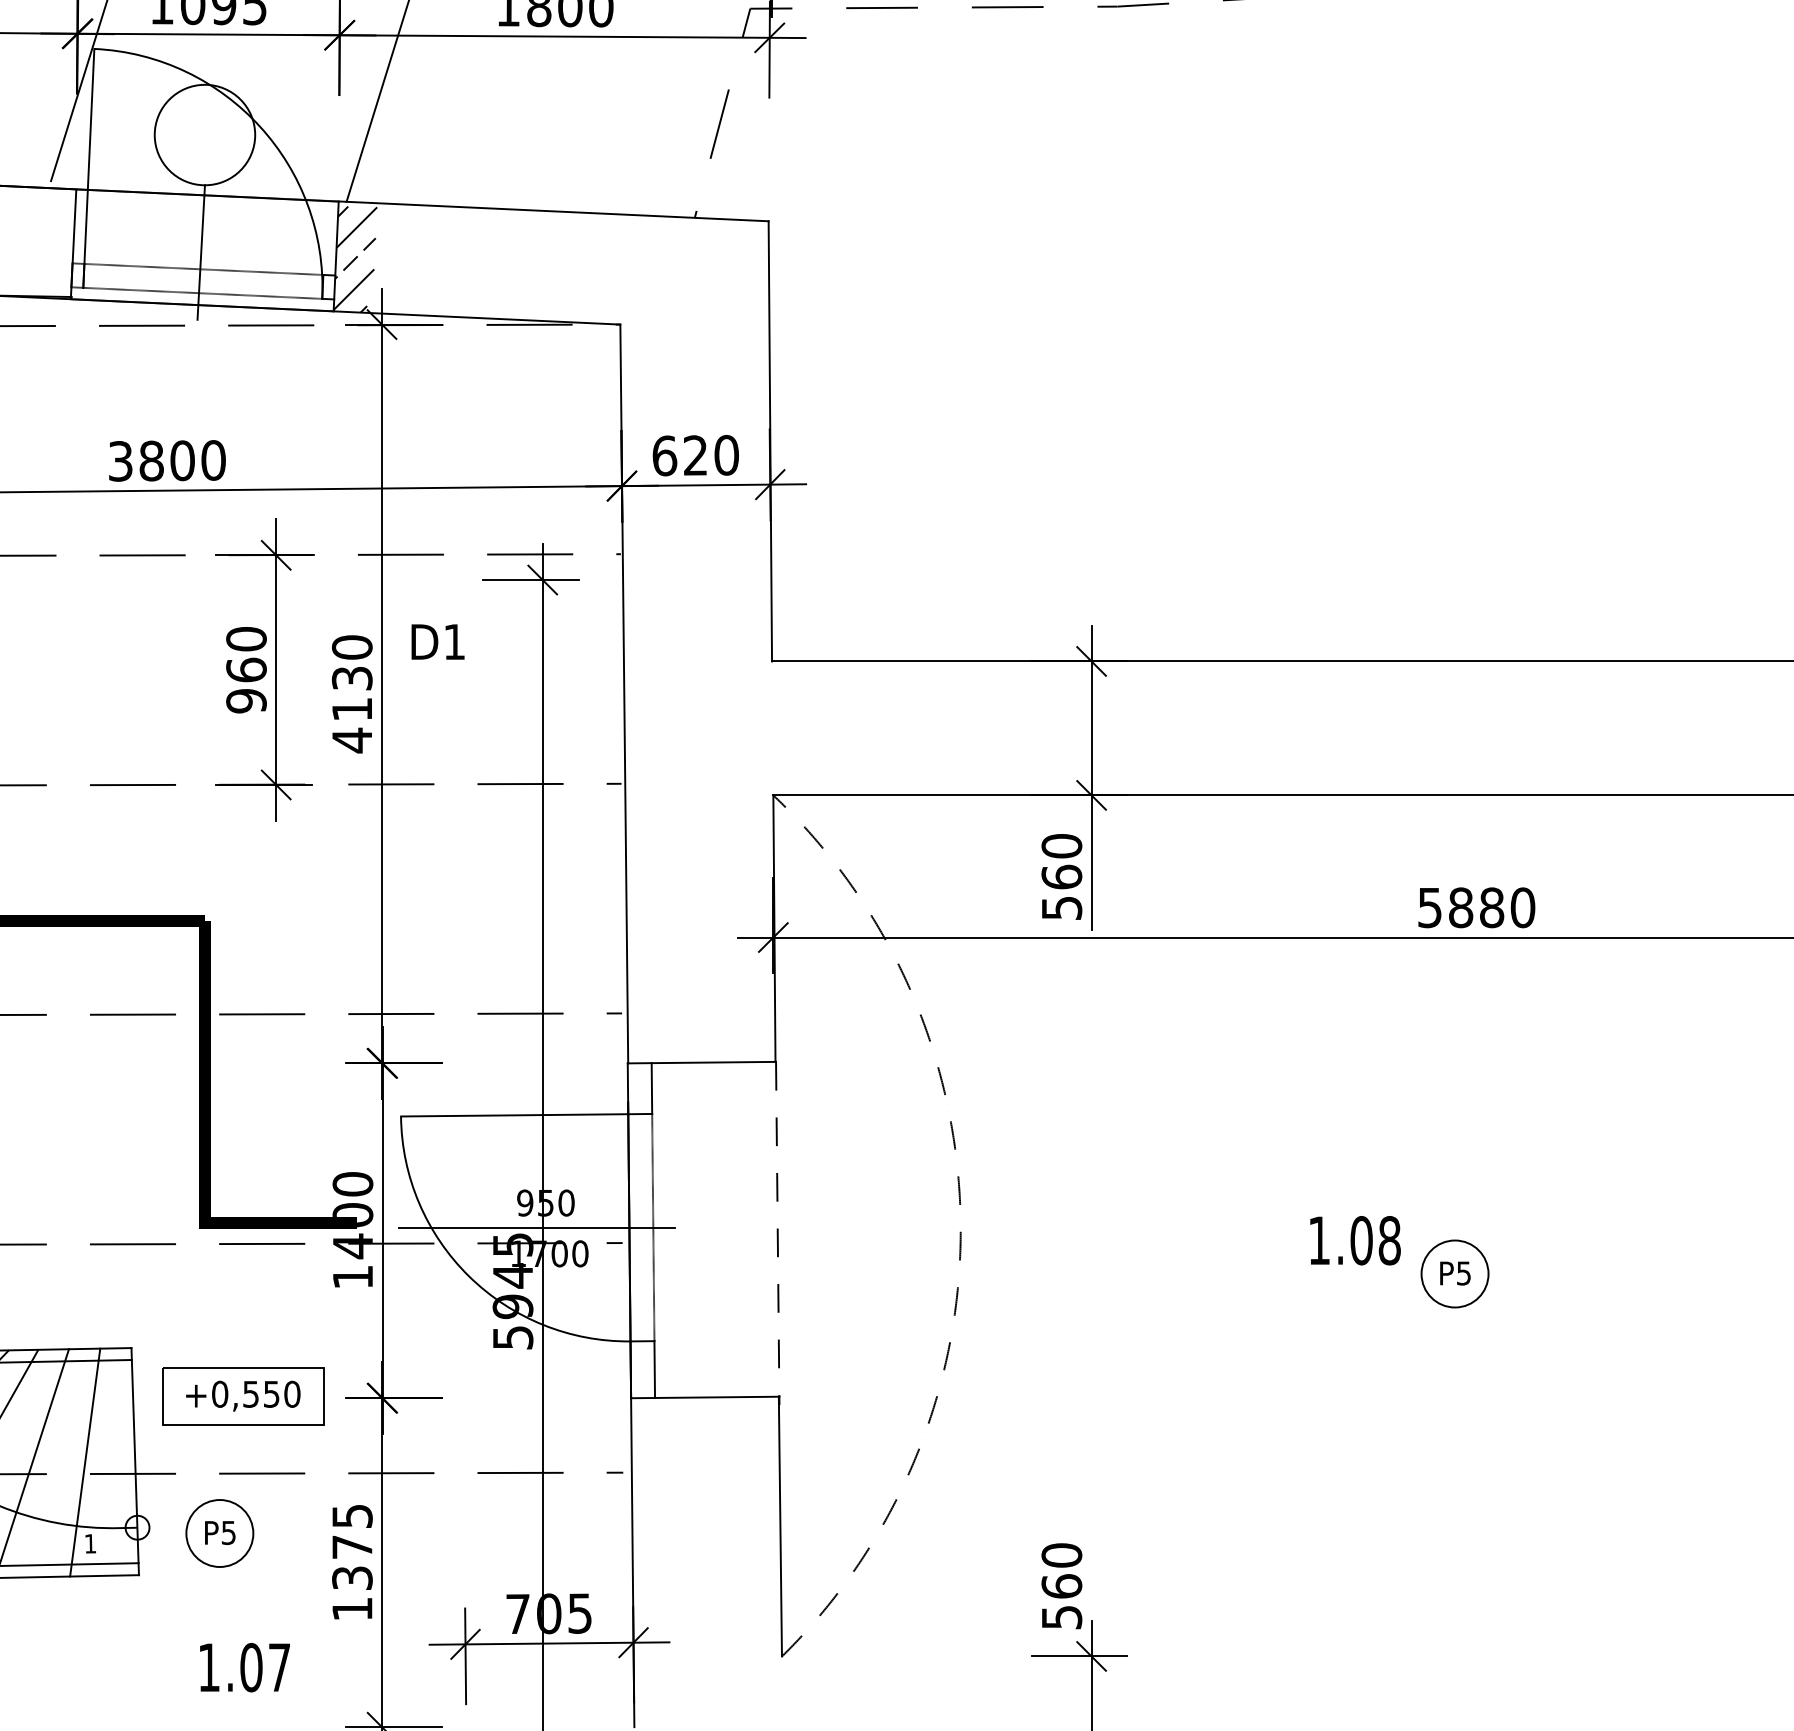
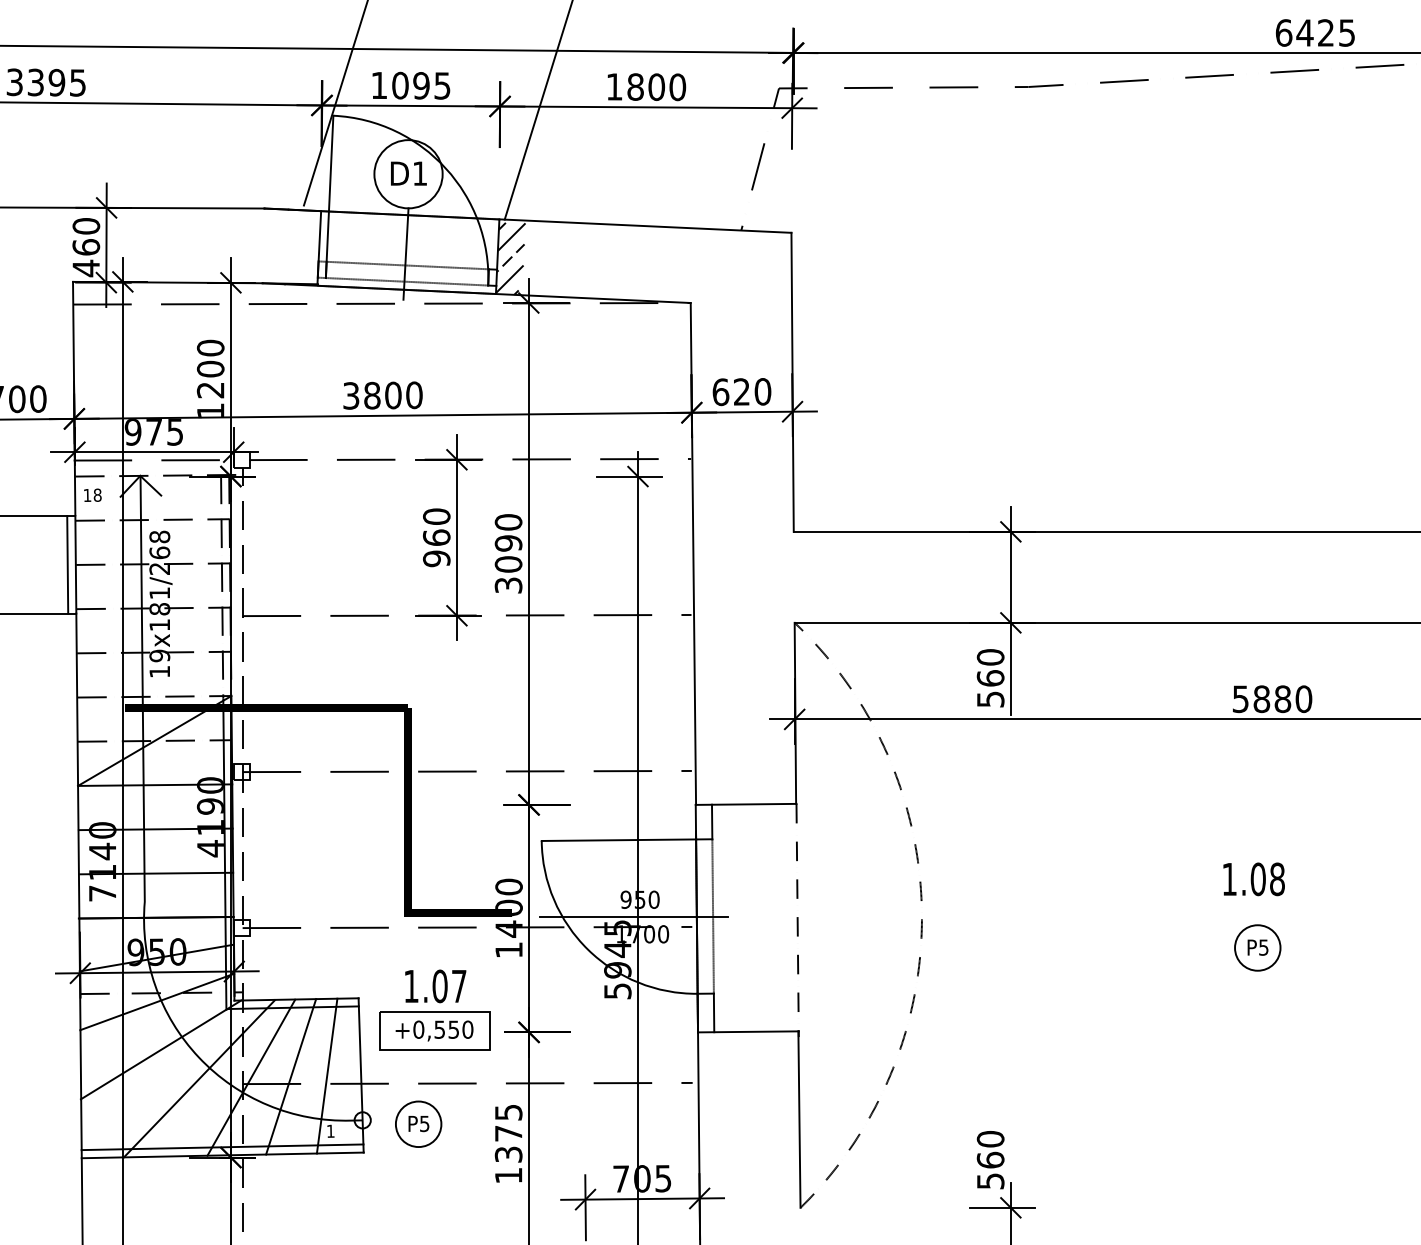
text: (437, 641) -> (408, 173), moved
text: (352, 709) -> (508, 564), 4130 -> 3090
text: (1354, 1240) -> (1253, 879), moved
text: (244, 1667) -> (435, 986), moved

